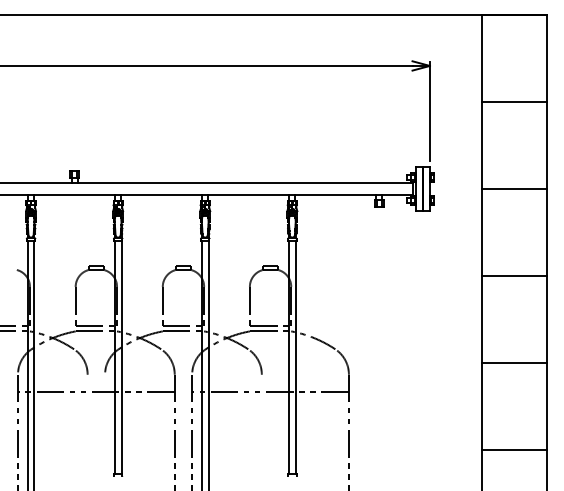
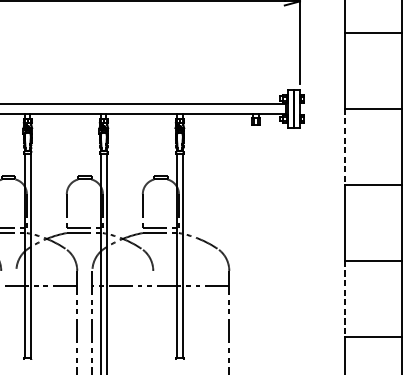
line: (481, 232) -> (344, 146), solid -> dashed
line: (481, 406) -> (344, 298), solid -> dashed

